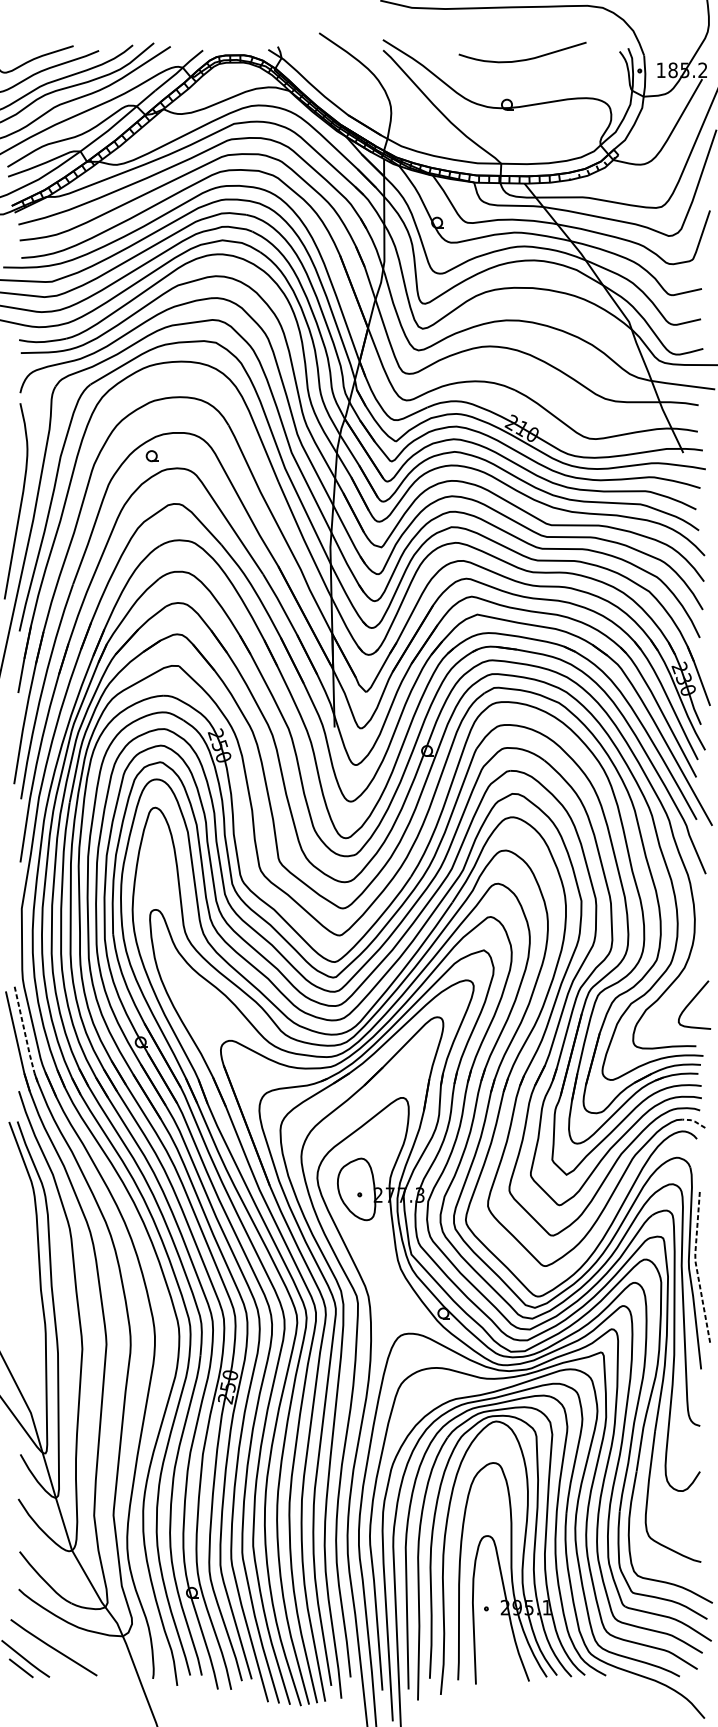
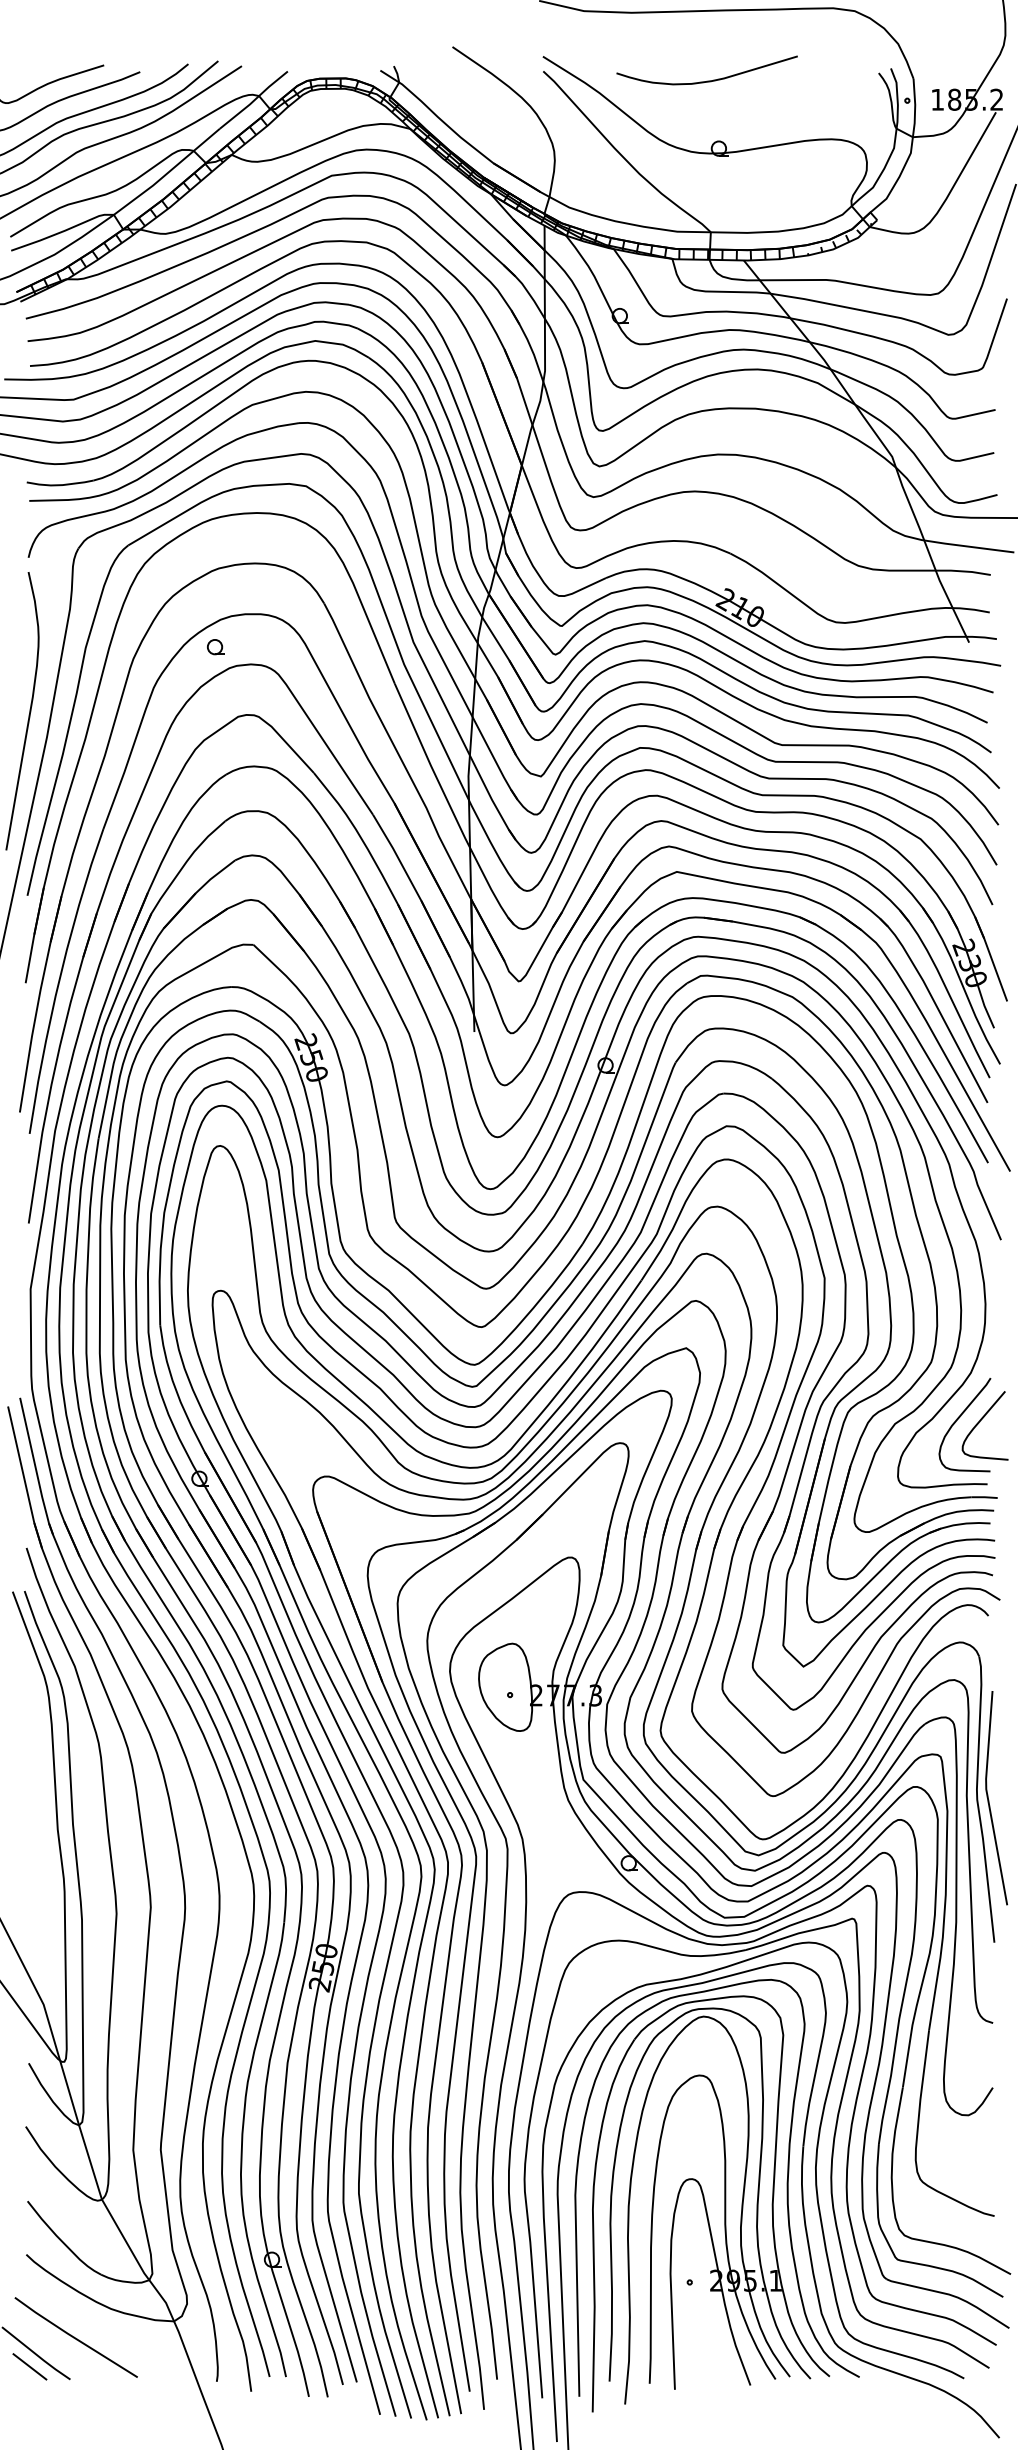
curve: (522, 59) -> (706, 80), moved
curve: (675, 1000) -> (958, 1419), added
line: (25, 1035) -> (35, 1468), dashed -> solid
line: (694, 1121) -> (984, 1590), dashed -> solid
line: (696, 1267) -> (987, 1797), dashed -> solid

